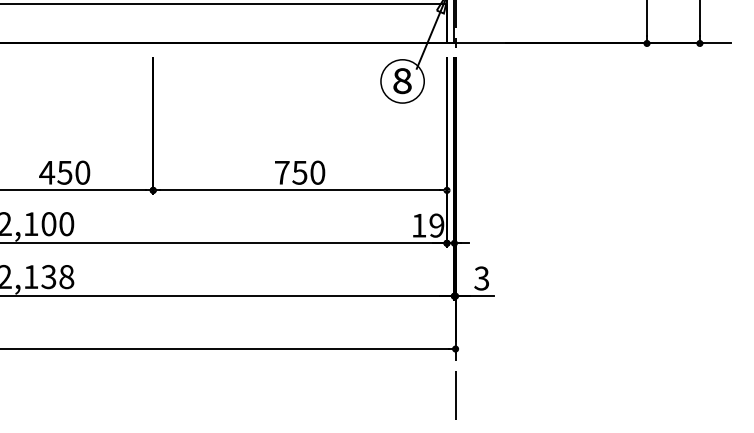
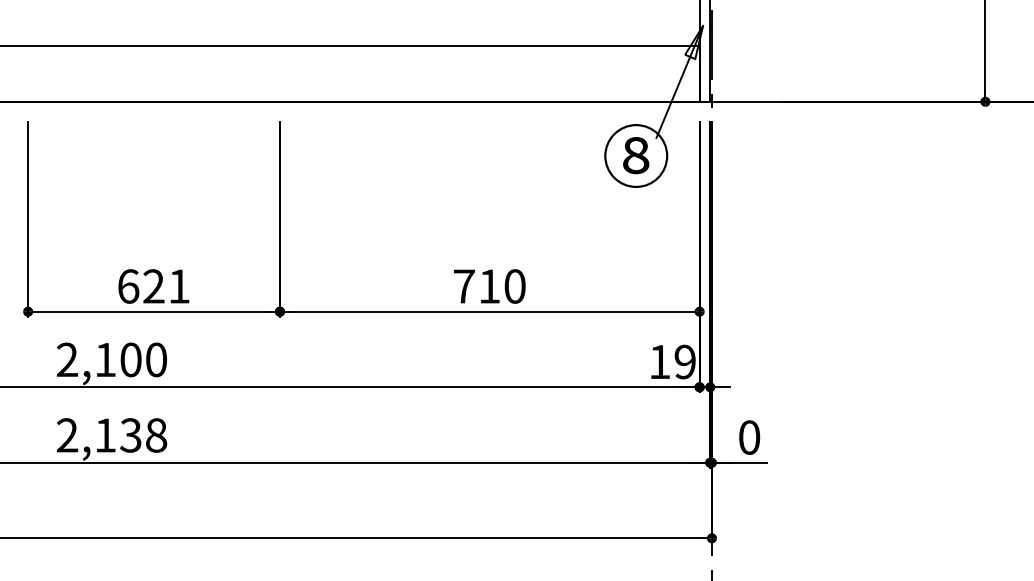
text: (64, 172) -> (153, 286), 450 -> 621
text: (299, 172) -> (488, 286), 750 -> 710
text: (481, 278) -> (748, 437), 3 -> 0

